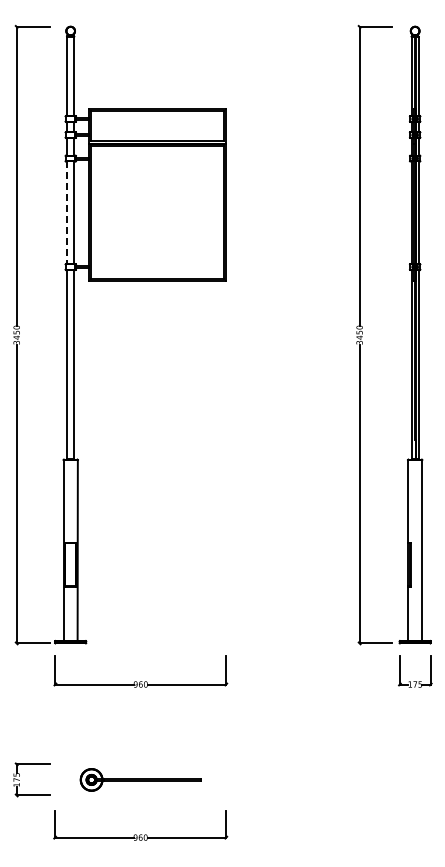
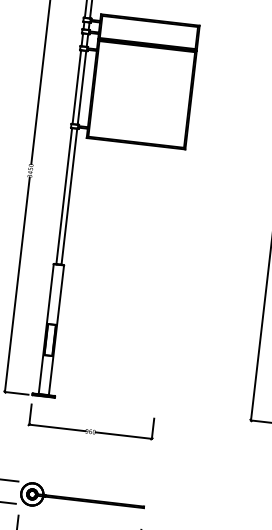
line: (67, 213) -> (77, 87), dashed -> solid
part: (140, 779) -> (82, 499), size x1.43

